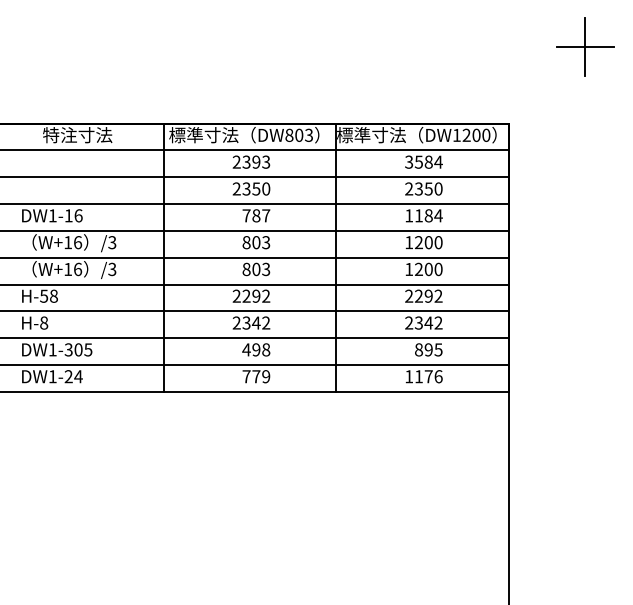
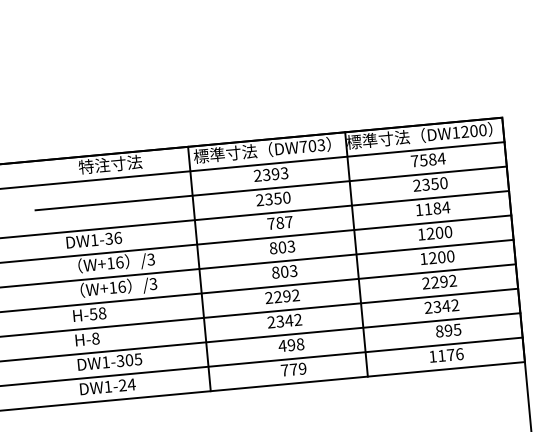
text: (289, 134) -> (303, 146), DW803 -> DW703
text: (409, 161) -> (415, 160), 3584 -> 7584
text: (68, 215) -> (108, 238), DW1-16 -> DW1-36

